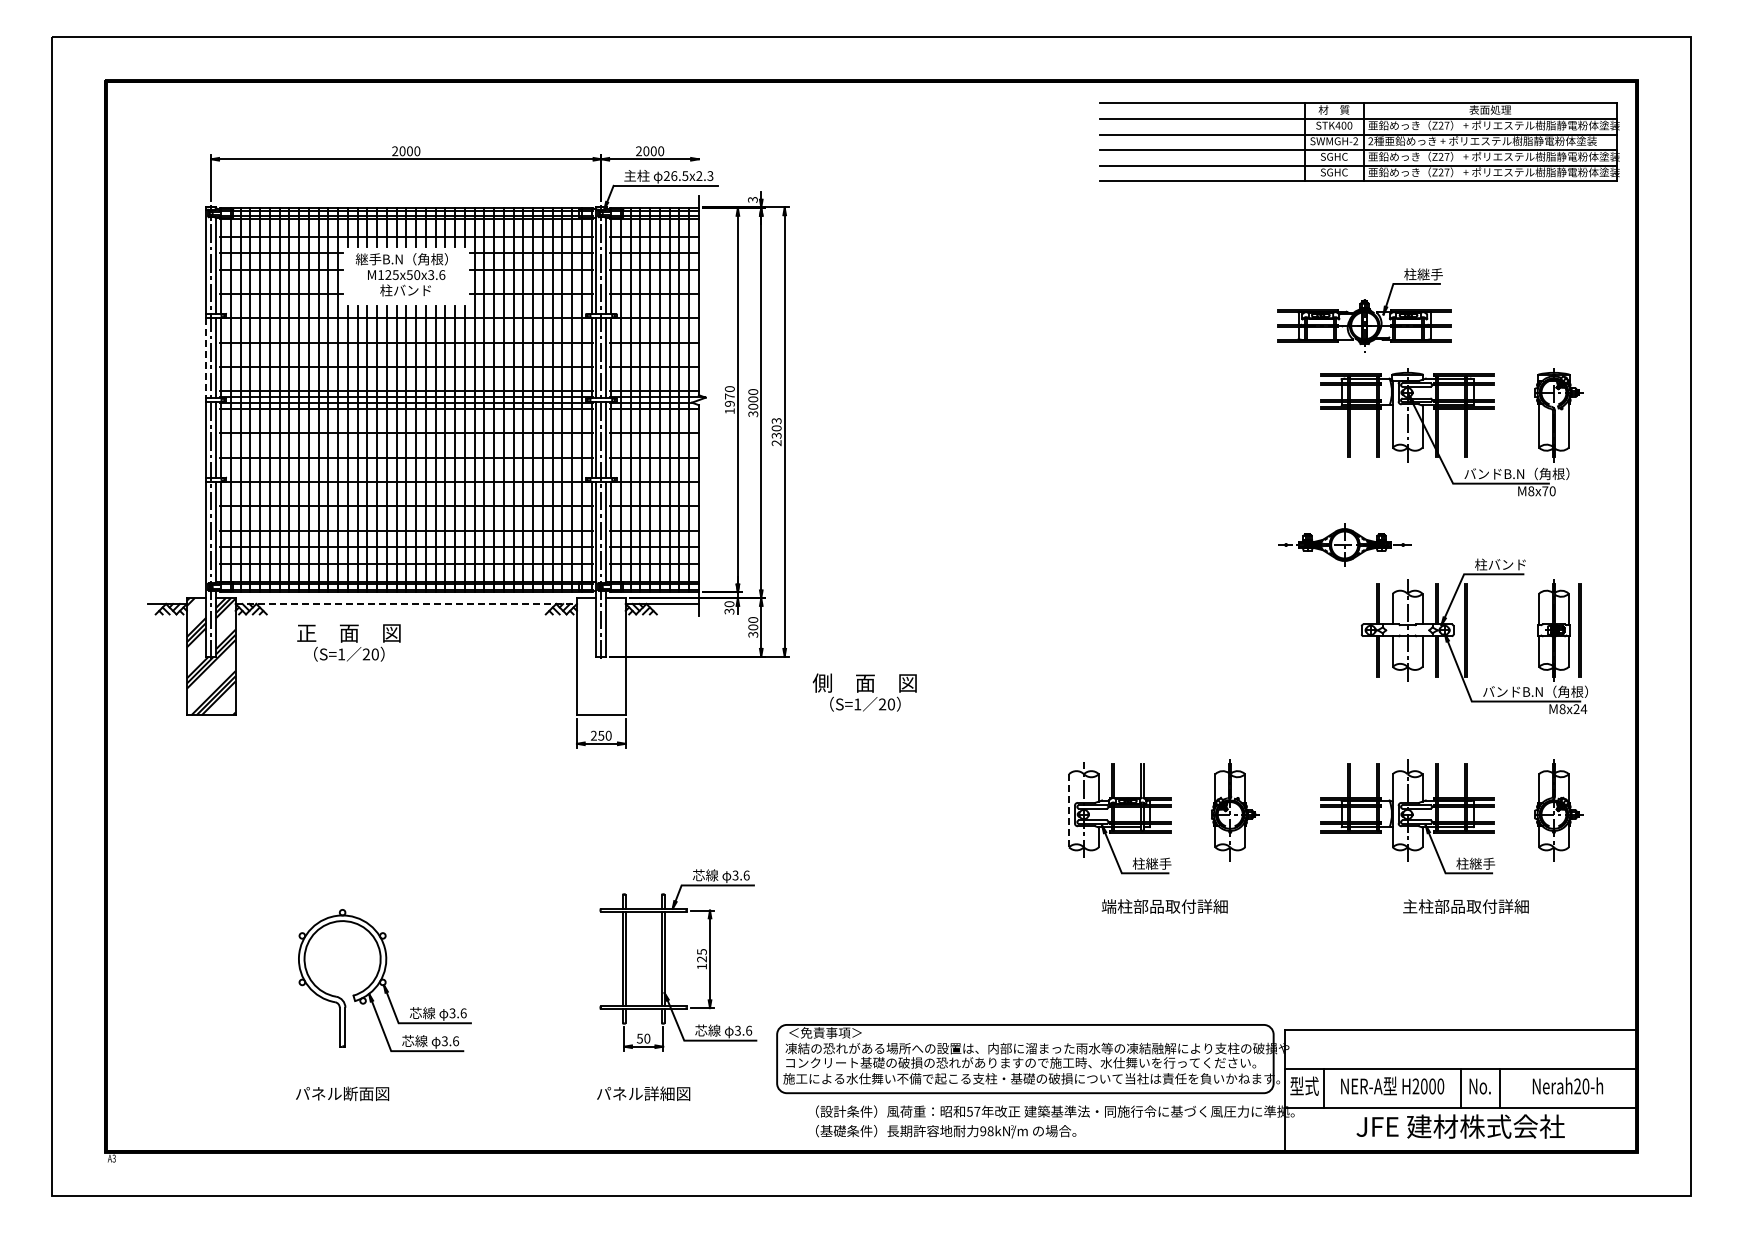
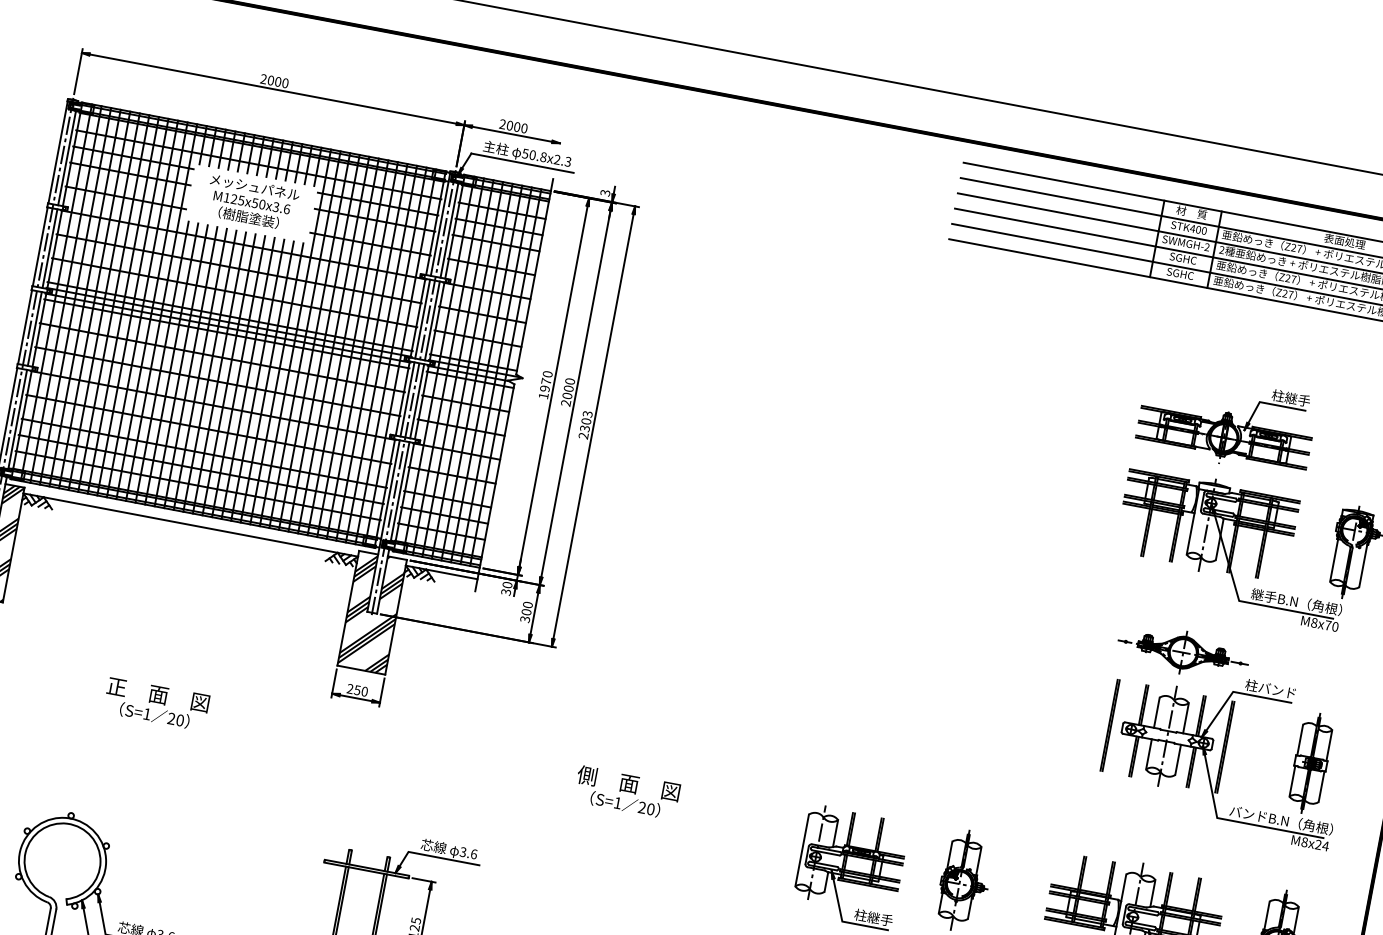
text: (675, 176) -> (533, 155), 26.5x2.3 -> 50.8x2.3
text: (403, 259) -> (251, 186), 継手B.N（角根） -> メッシュパネル
text: (405, 290) -> (248, 217), 柱バンド -> （樹脂塗装）
part: (1364, 310) -> (1226, 422), moved
line: (206, 358) -> (40, 247), dashed -> solid
text: (753, 414) -> (566, 403), 3000 -> 2000
text: (1516, 473) -> (1303, 602), バンドB.N（角根） -> 継手B.N（角根）
part: (1344, 544) -> (1183, 652), moved
line: (406, 604) -> (190, 525), dashed -> solid
line: (1579, 630) -> (1109, 725), moved
text: (348, 642) -> (156, 703), moved
hatch: (600, 656) -> (371, 612), added
text: (864, 692) -> (626, 792), moved
line: (1069, 810) -> (802, 850), dashed -> solid

